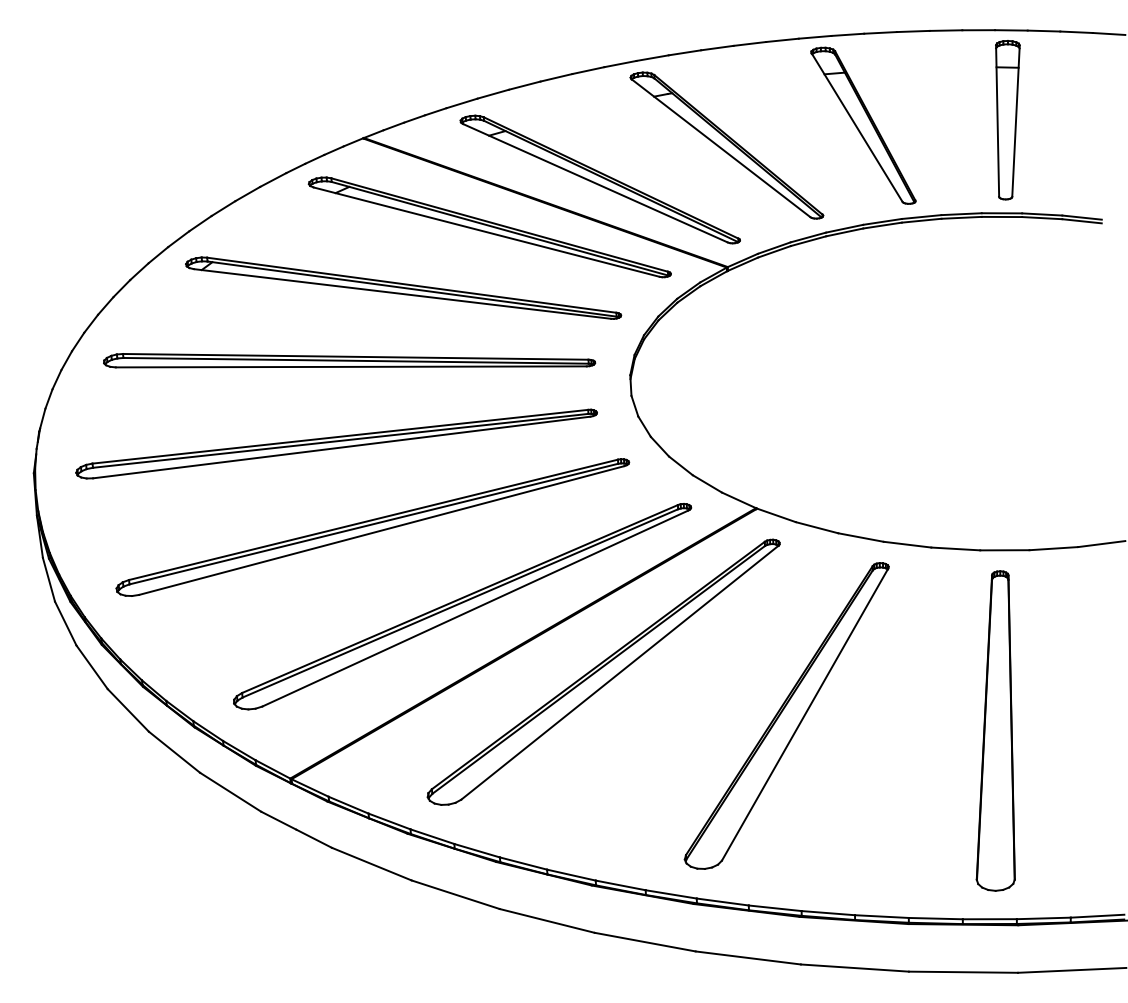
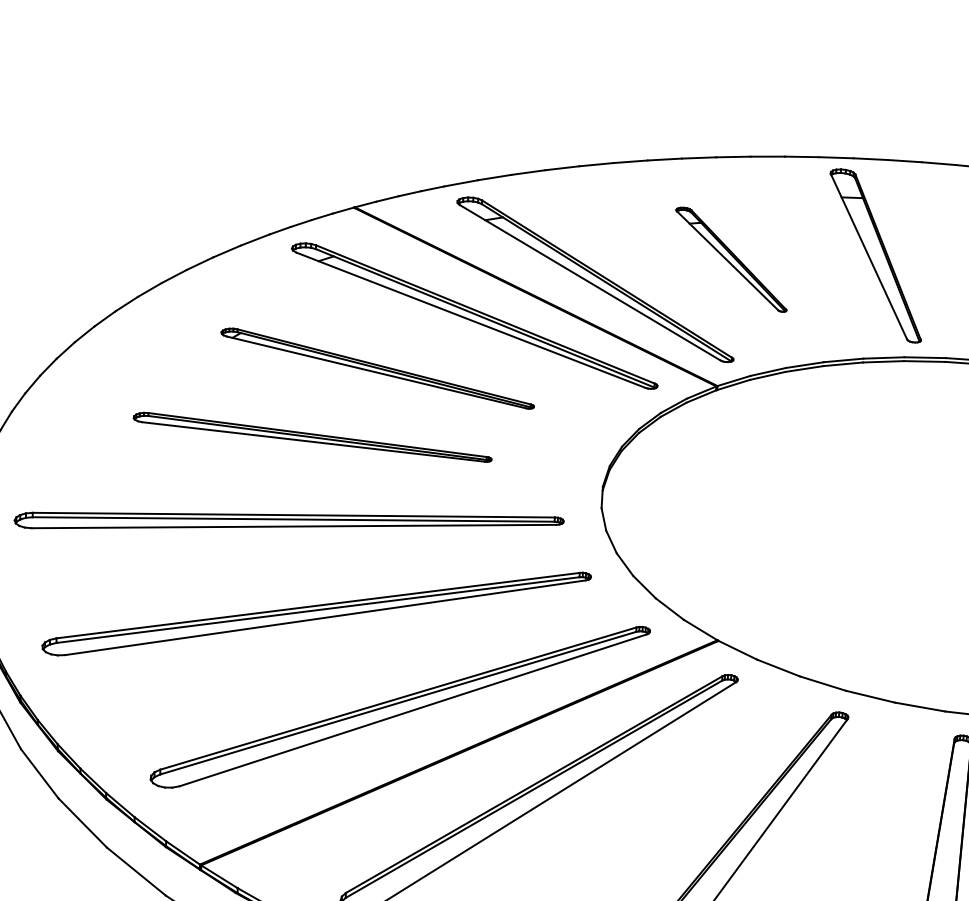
part: (726, 145) -> (731, 259), size x0.6
part: (403, 287) -> (377, 367), size x0.7
part: (349, 360) -> (312, 436), size x0.7

